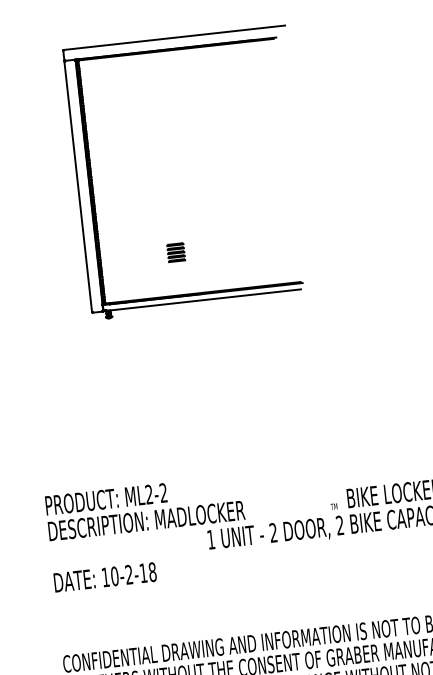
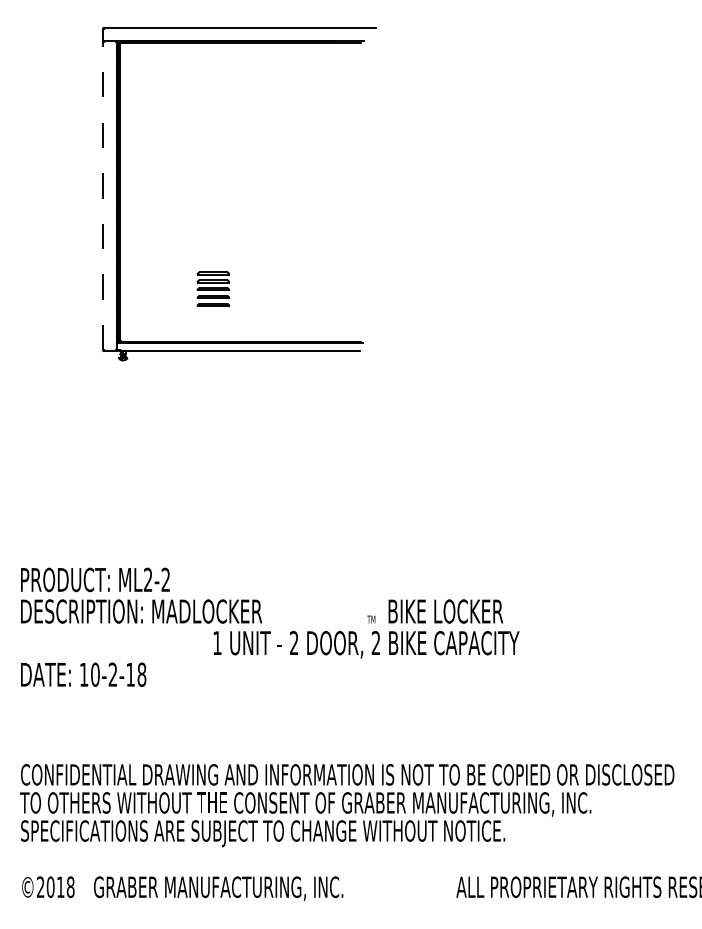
line: (78, 186) -> (103, 195), solid -> dashed
part: (176, 252) -> (213, 289), size x1.6

